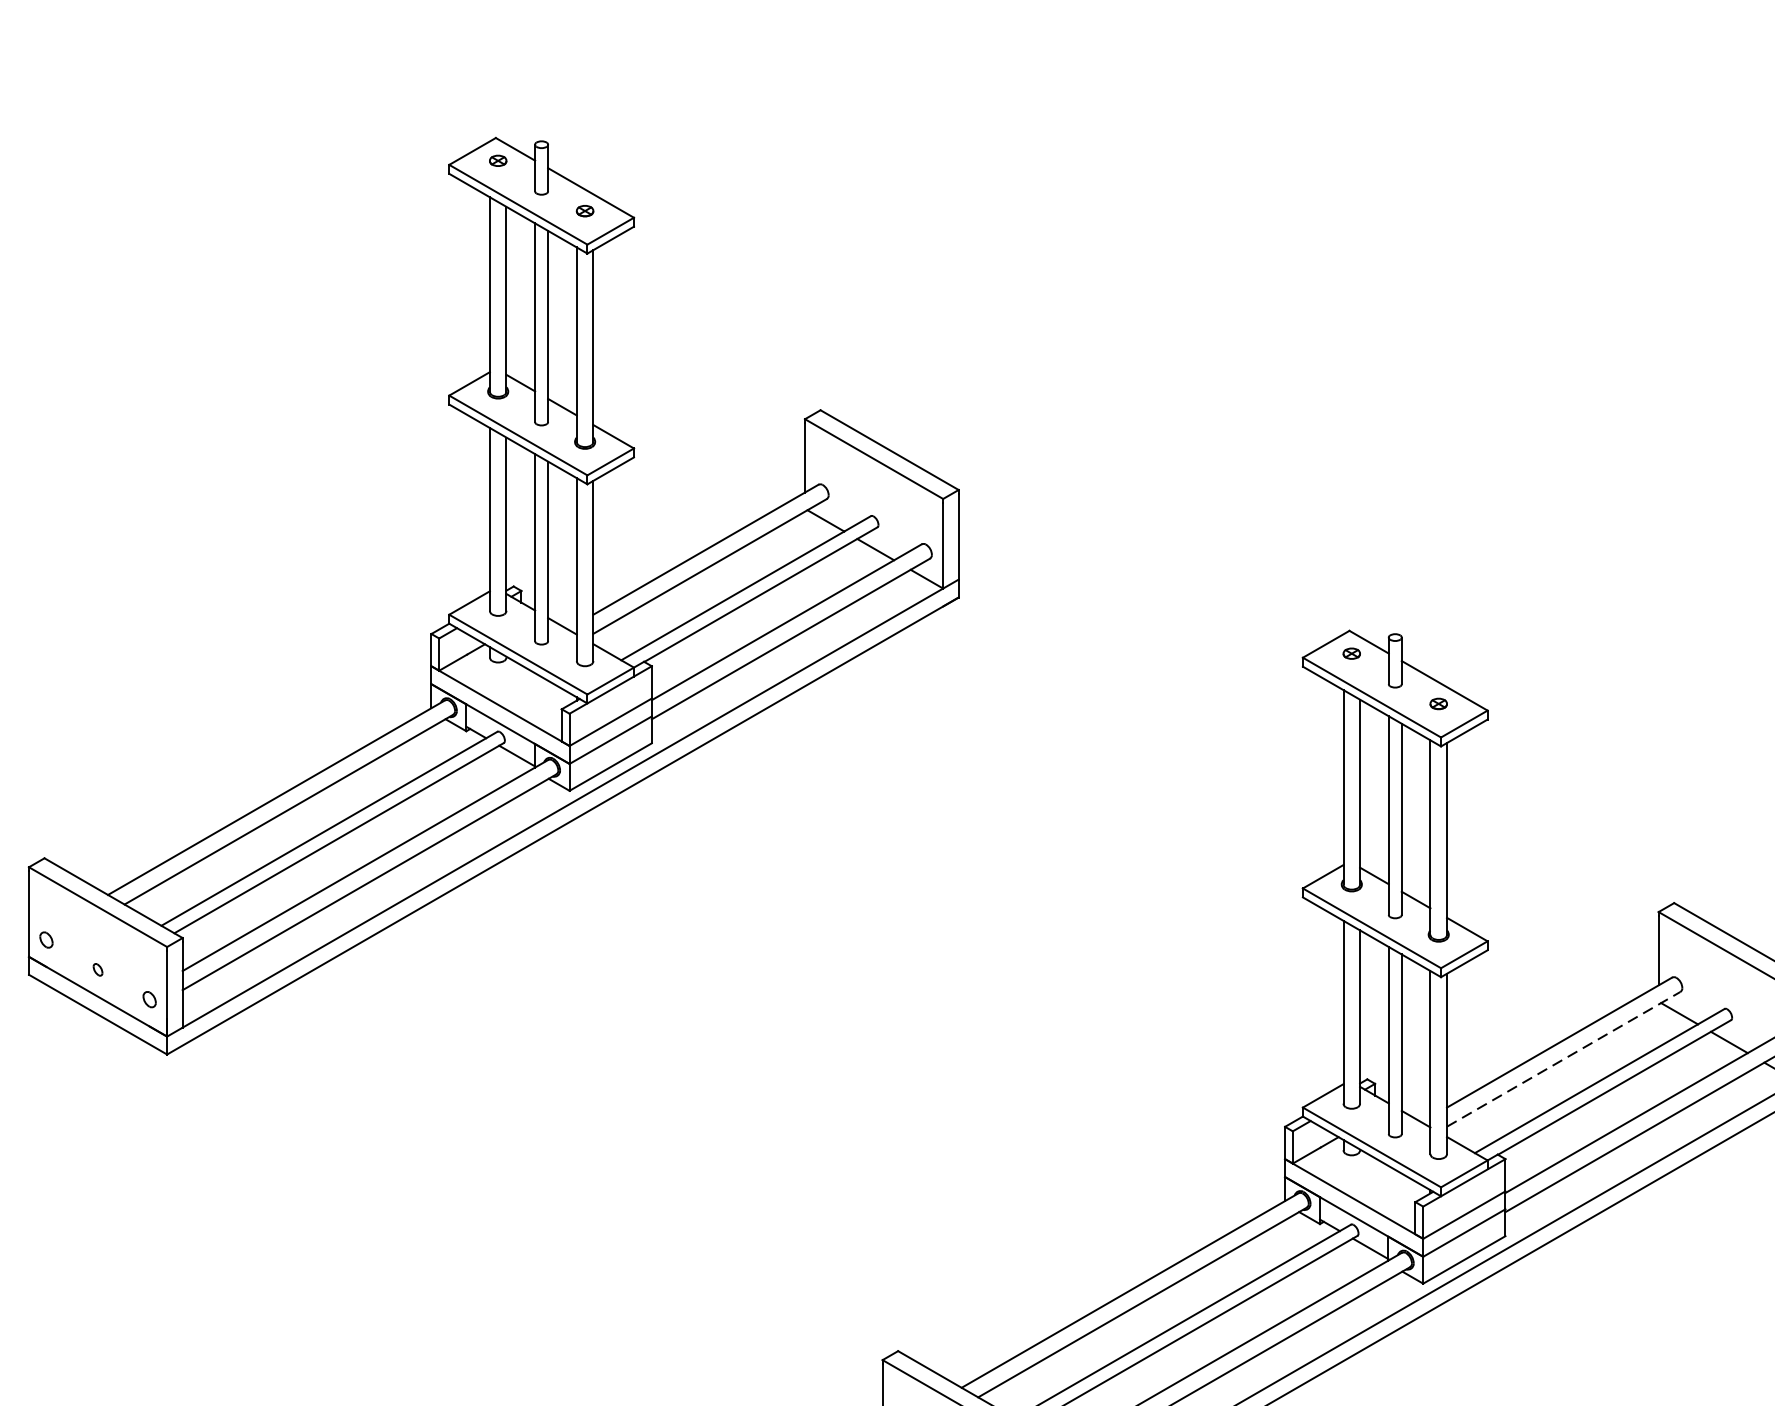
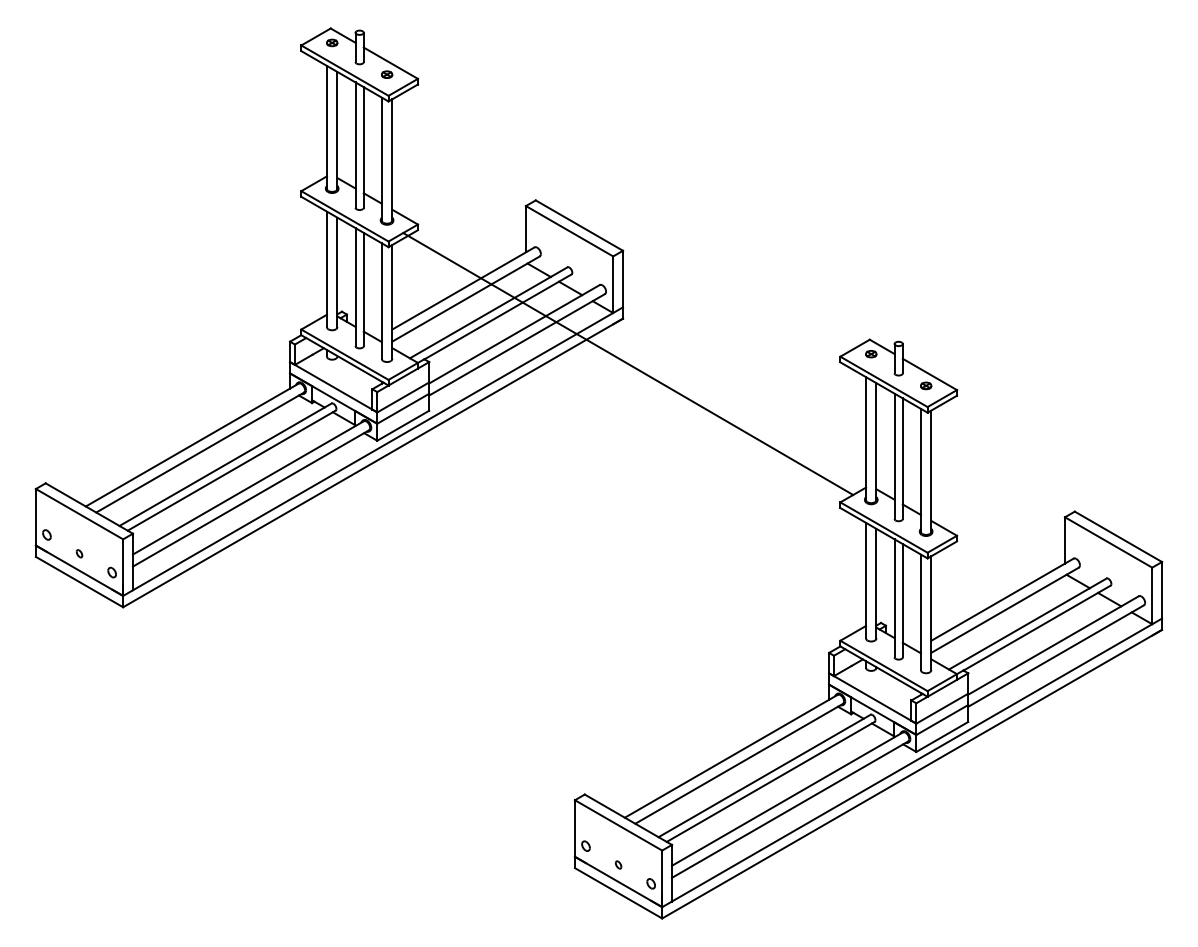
line: (967, 668) -> (628, 363), added
line: (1564, 1059) -> (1005, 610), dashed -> solid

